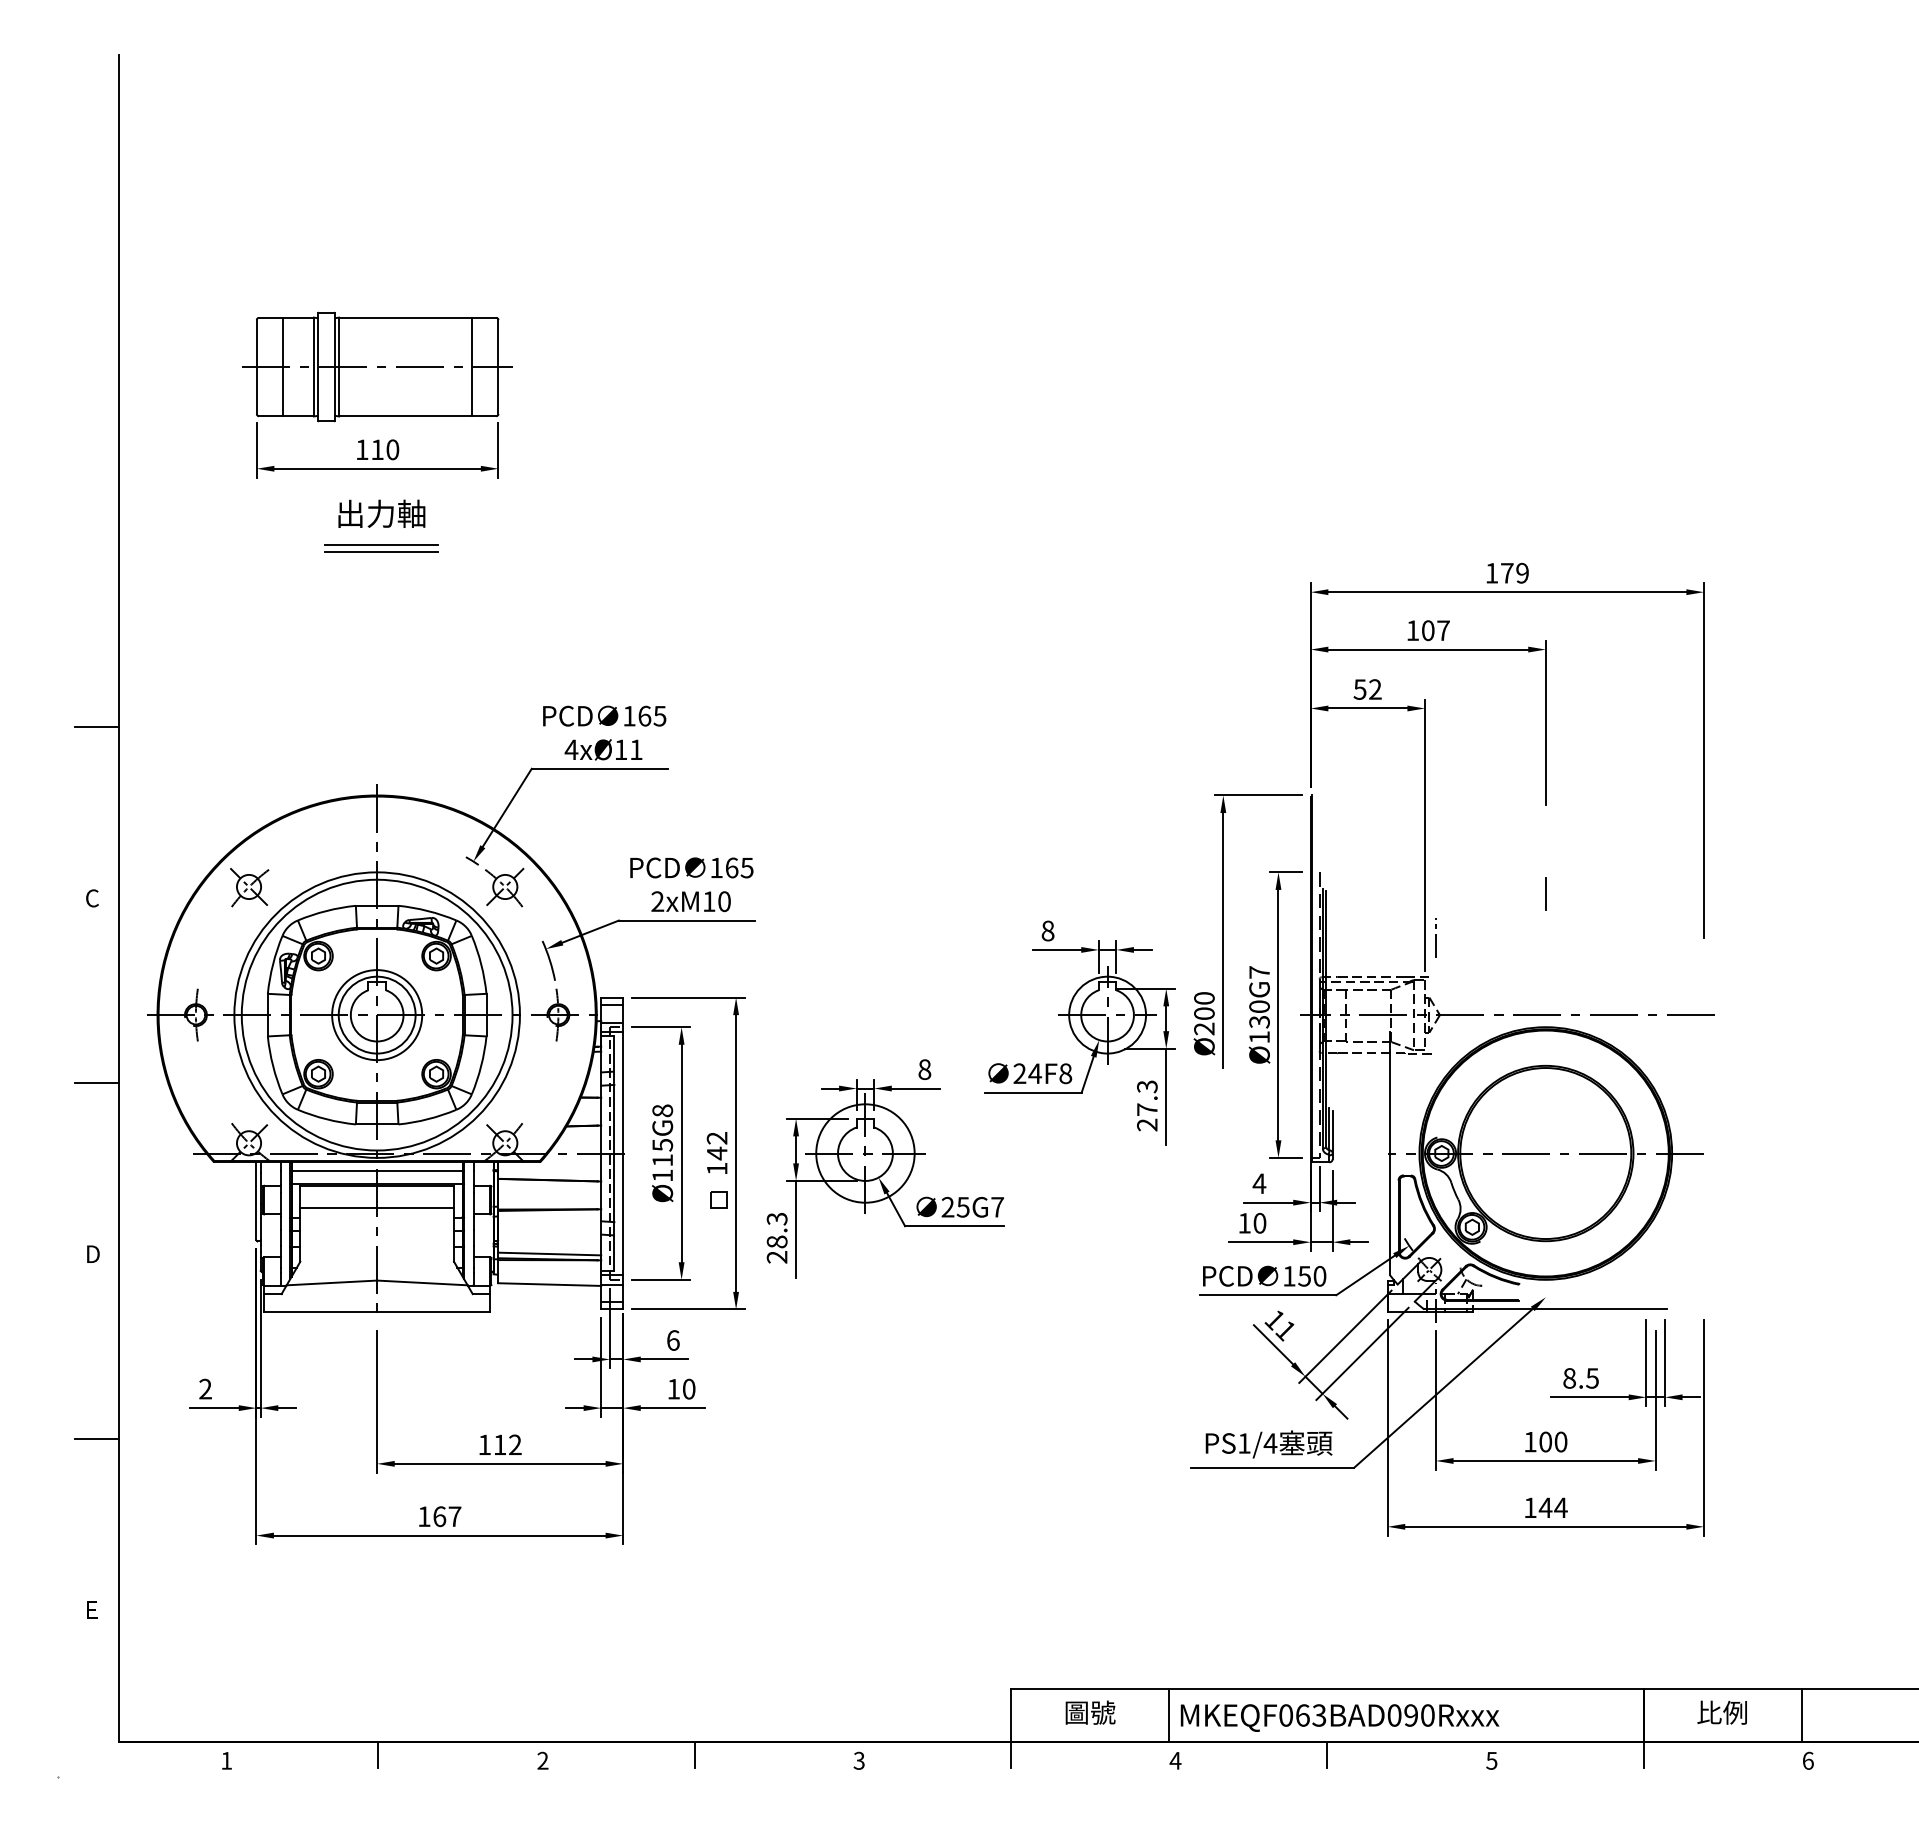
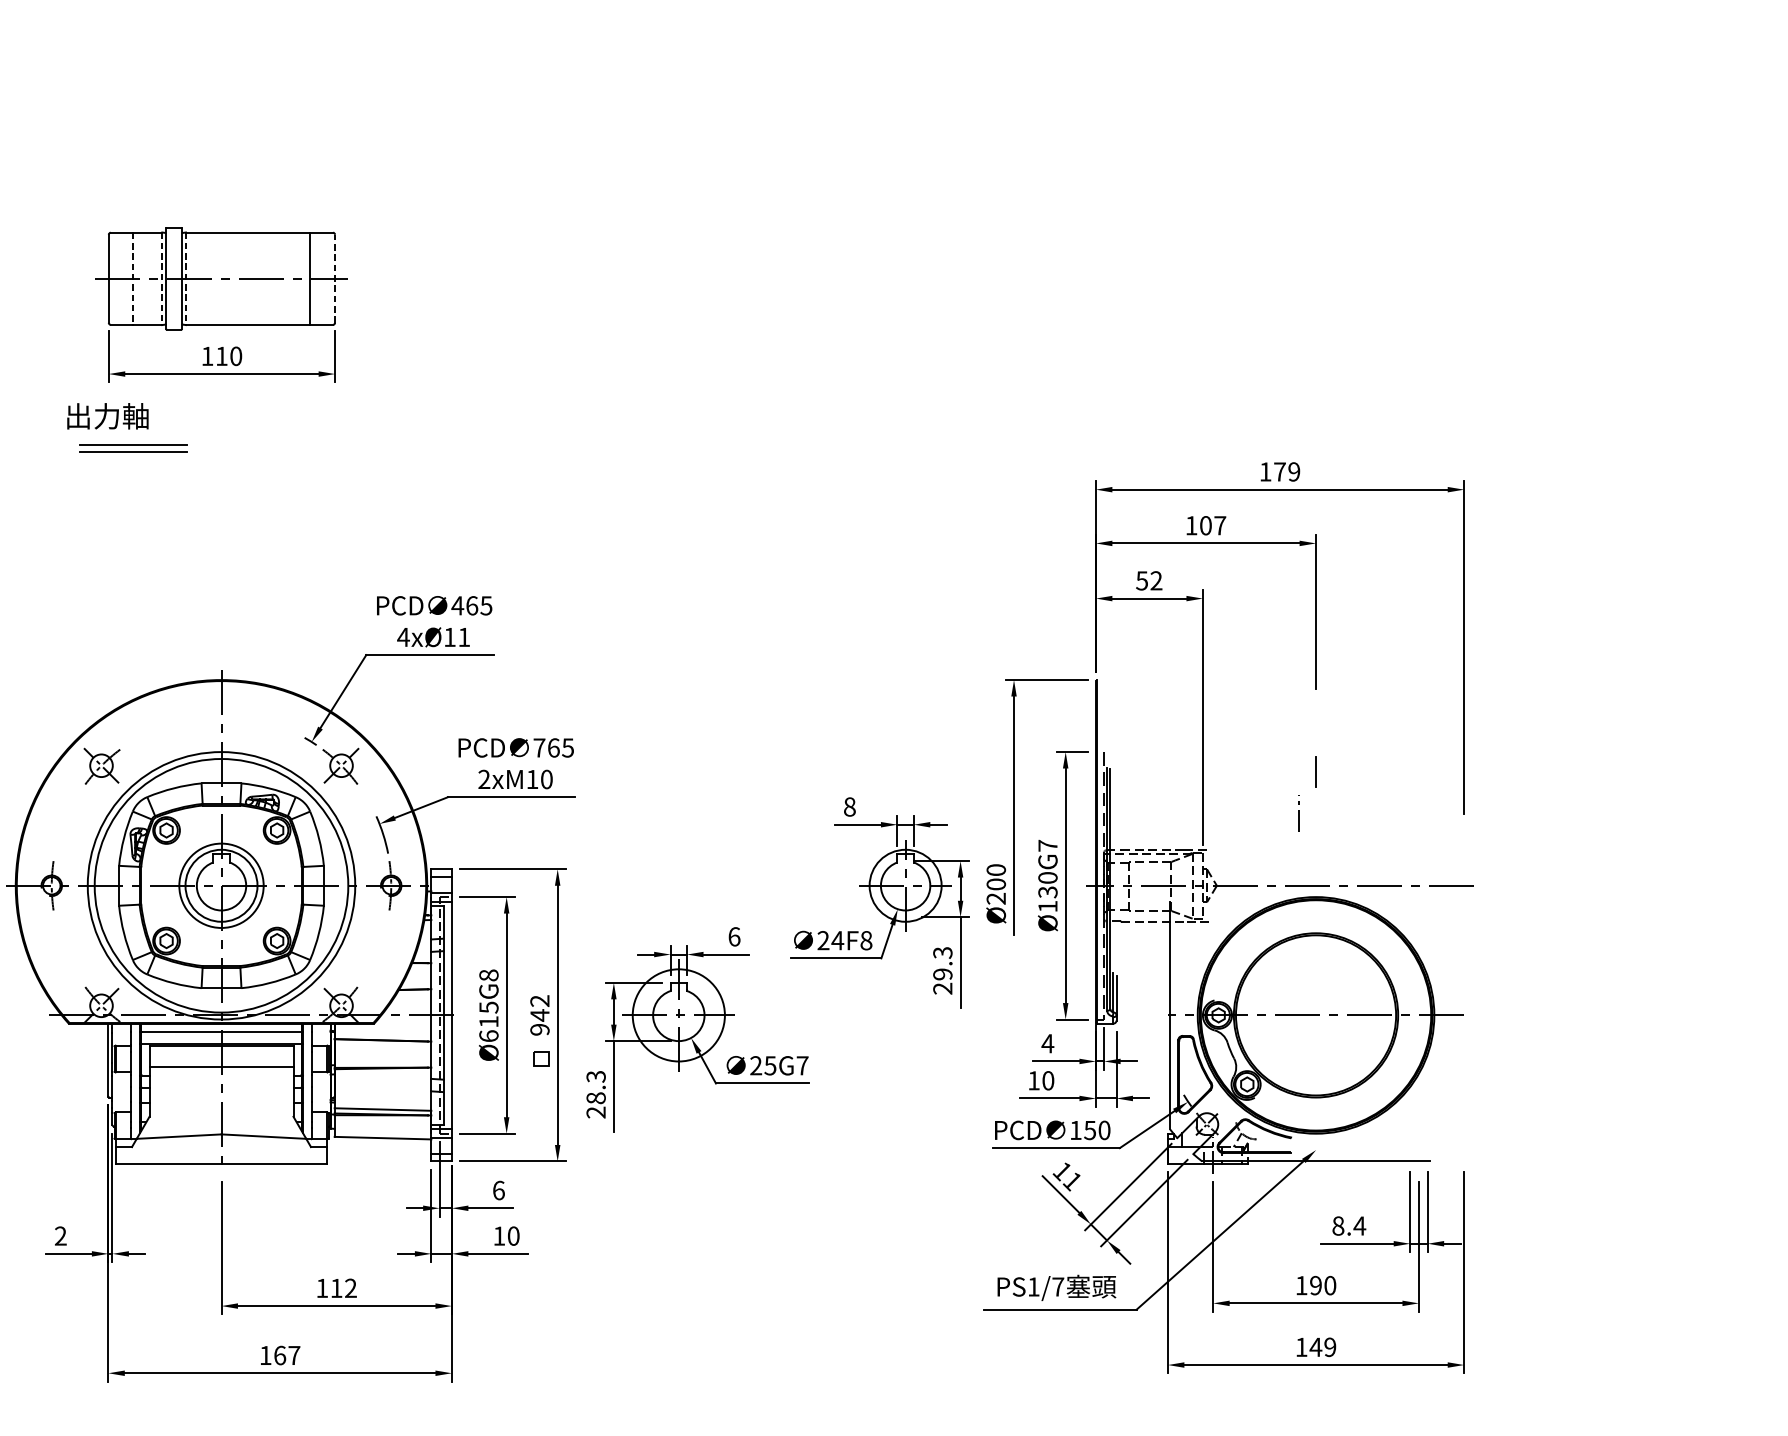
line: (498, 366) -> (335, 278), solid -> dashed
line: (283, 367) -> (133, 279), solid -> dashed
line: (313, 367) -> (161, 279), solid -> dashed
line: (339, 367) -> (186, 279), solid -> dashed
text: (381, 513) -> (107, 415), moved
part: (381, 548) -> (133, 448), moved
text: (629, 716) -> (457, 606), 165 -> 465
text: (716, 867) -> (539, 747), 165 -> 765
line: (1435, 937) -> (1297, 813), moved
text: (924, 1069) -> (734, 936), 8 -> 6
text: (1147, 1109) -> (943, 974), 27.3 -> 29.3
text: (716, 1168) -> (539, 1029), 142 -> 942
text: (662, 1175) -> (488, 1035), Ø115G8 -> Ø615G8
text: (1592, 1378) -> (1359, 1226), 8.5 -> 8.4
text: (1545, 1441) -> (1315, 1285), 100 -> 190
text: (1270, 1443) -> (1058, 1287), PS1/4 -> PS1/7
text: (1560, 1507) -> (1329, 1346), 144 -> 149

